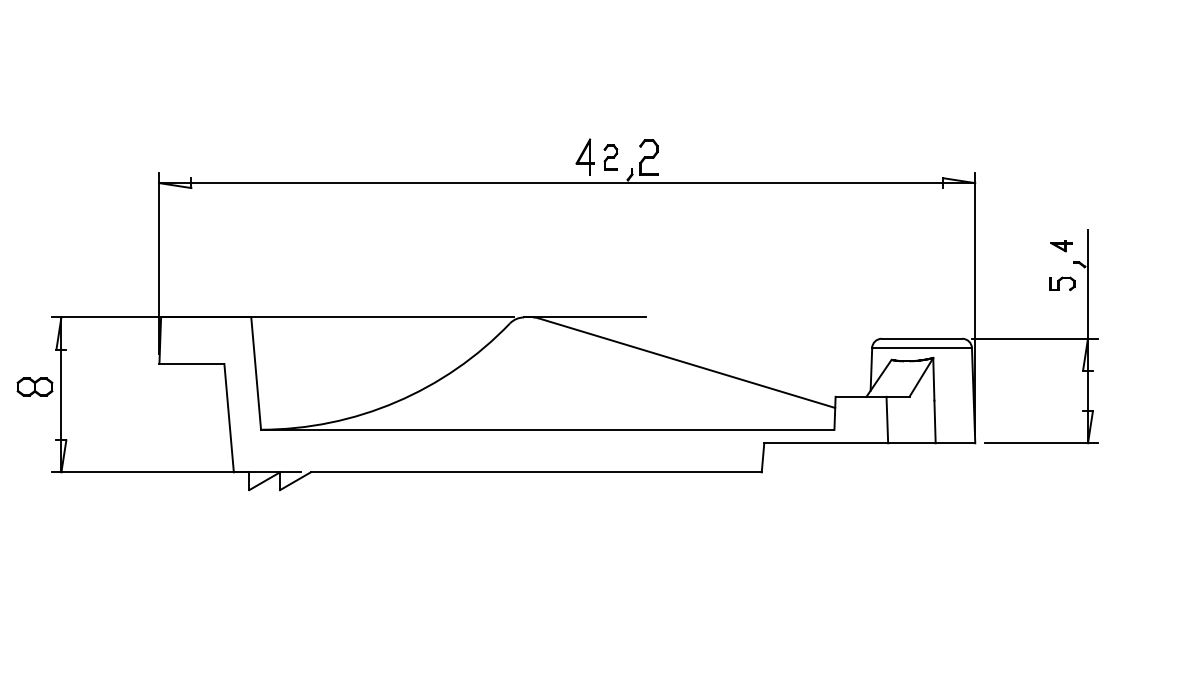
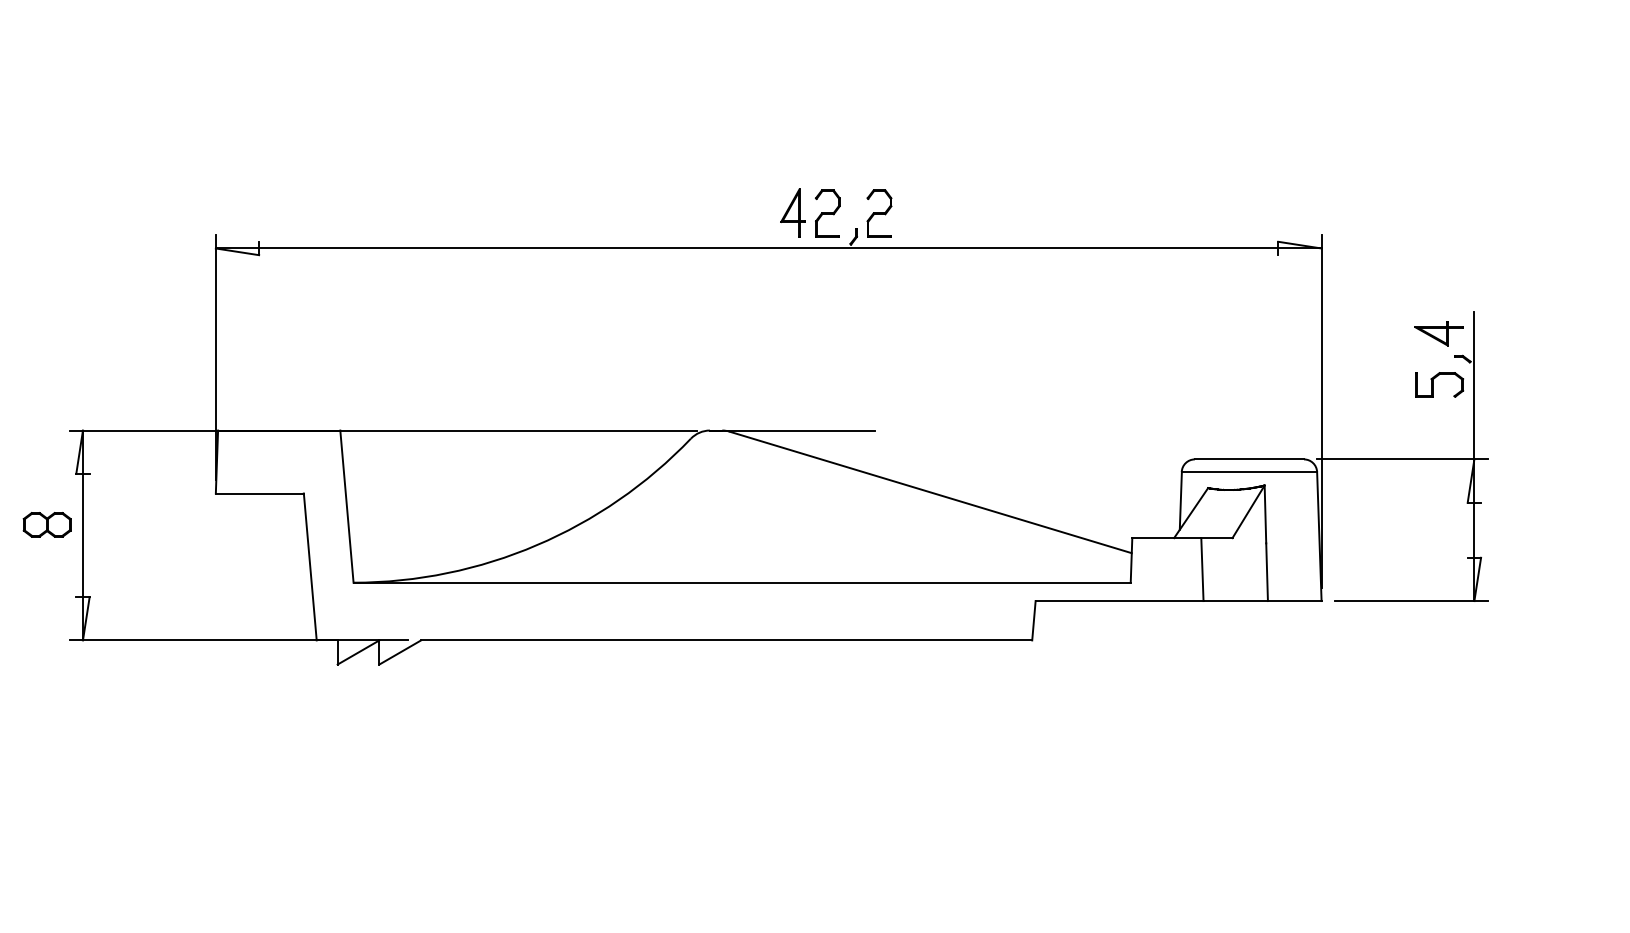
part: (610, 157) -> (827, 213), size x1.43
part: (1061, 245) -> (1438, 333), size x1.67
part: (1062, 283) -> (1439, 384), size x1.43

